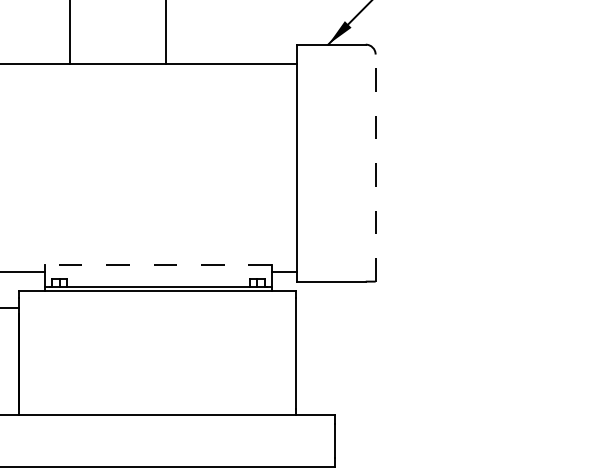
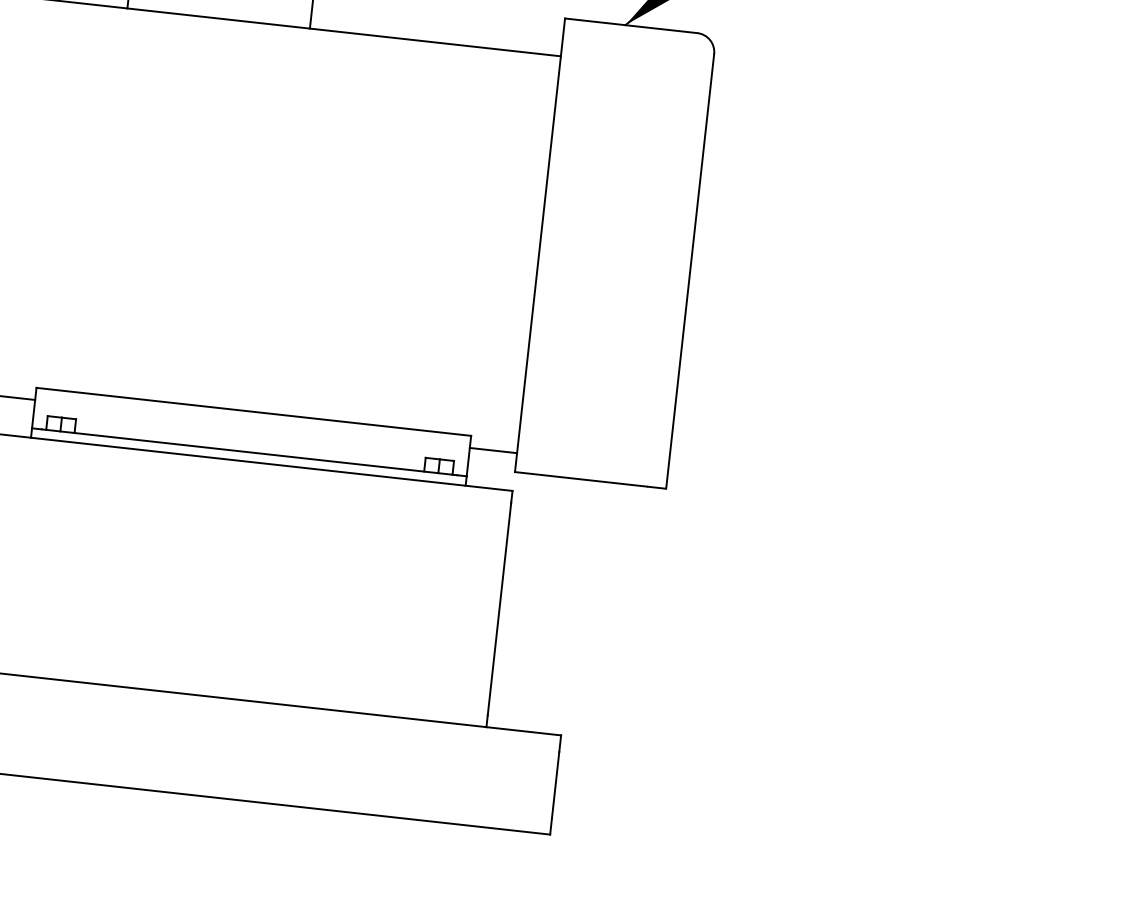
line: (375, 168) -> (689, 272), dashed -> solid
line: (158, 265) -> (253, 412), dashed -> solid

